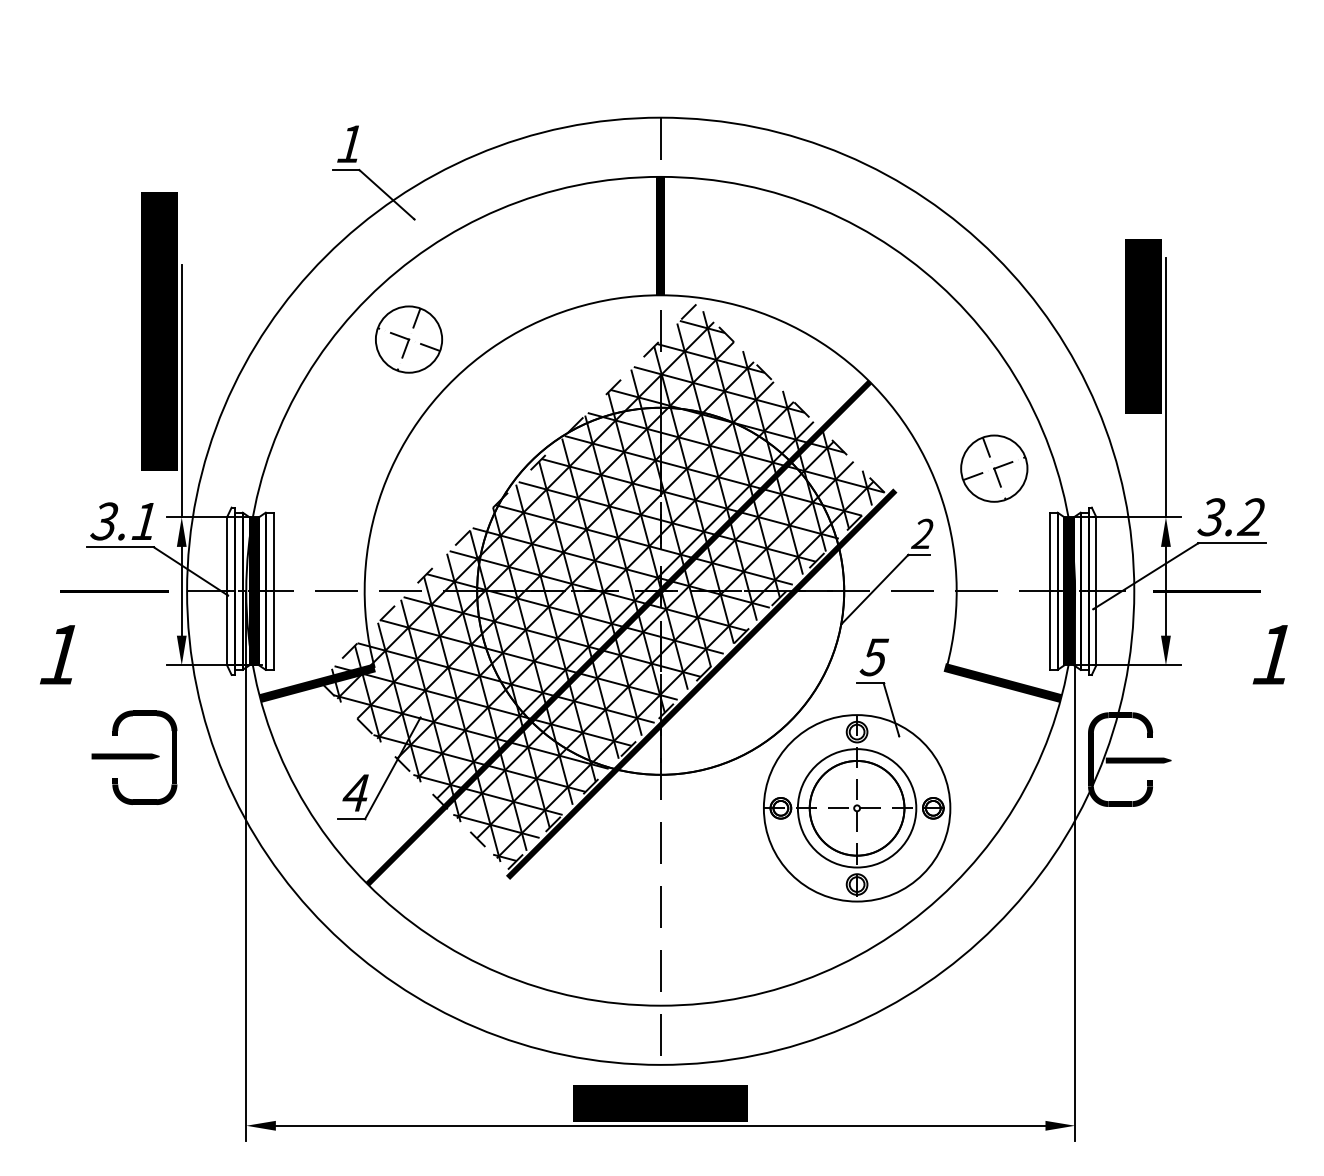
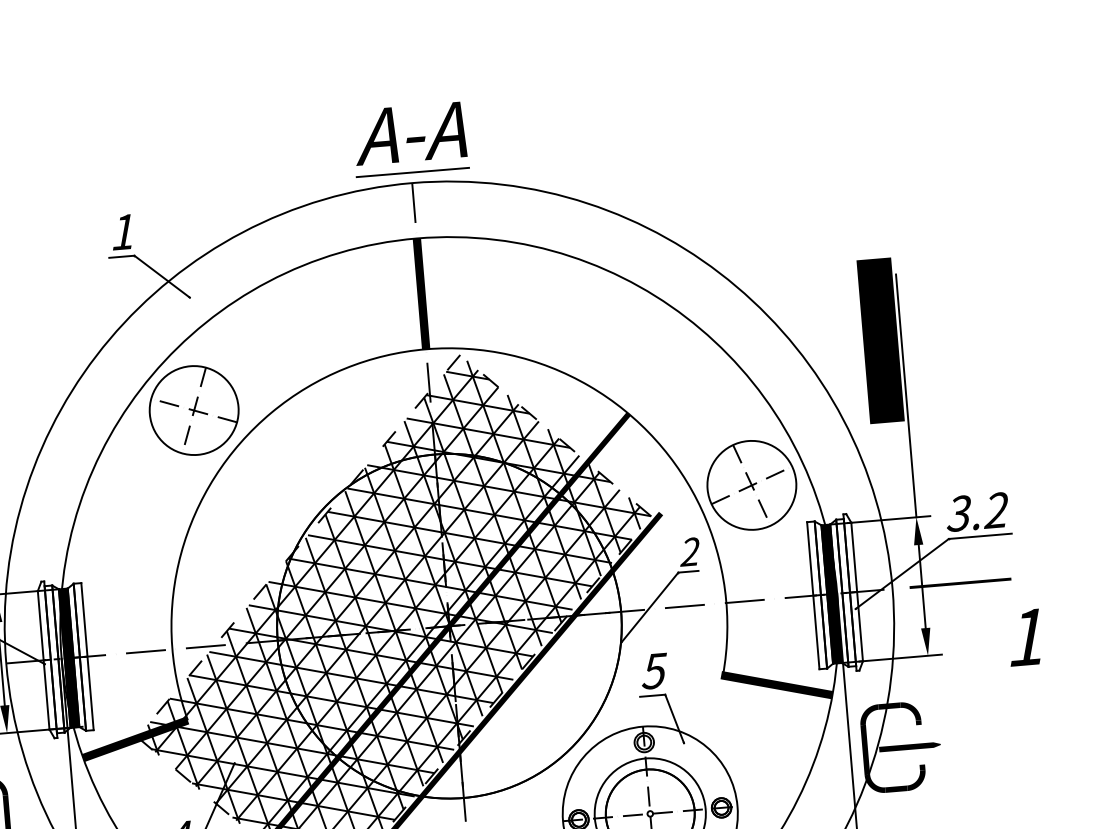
part: (662, 71) -> (410, 139), added
part: (408, 339) -> (193, 410), size x1.43
part: (994, 468) -> (752, 485), size x1.43

